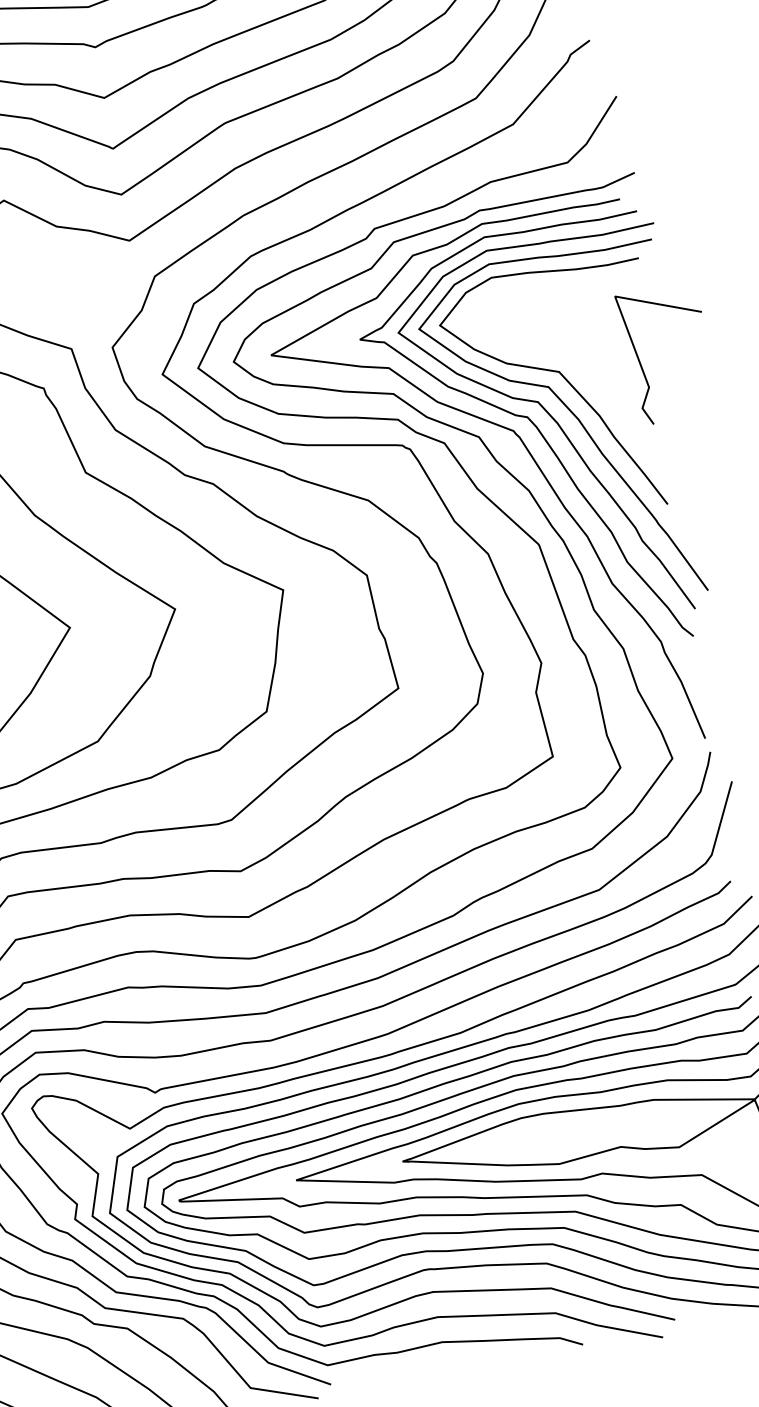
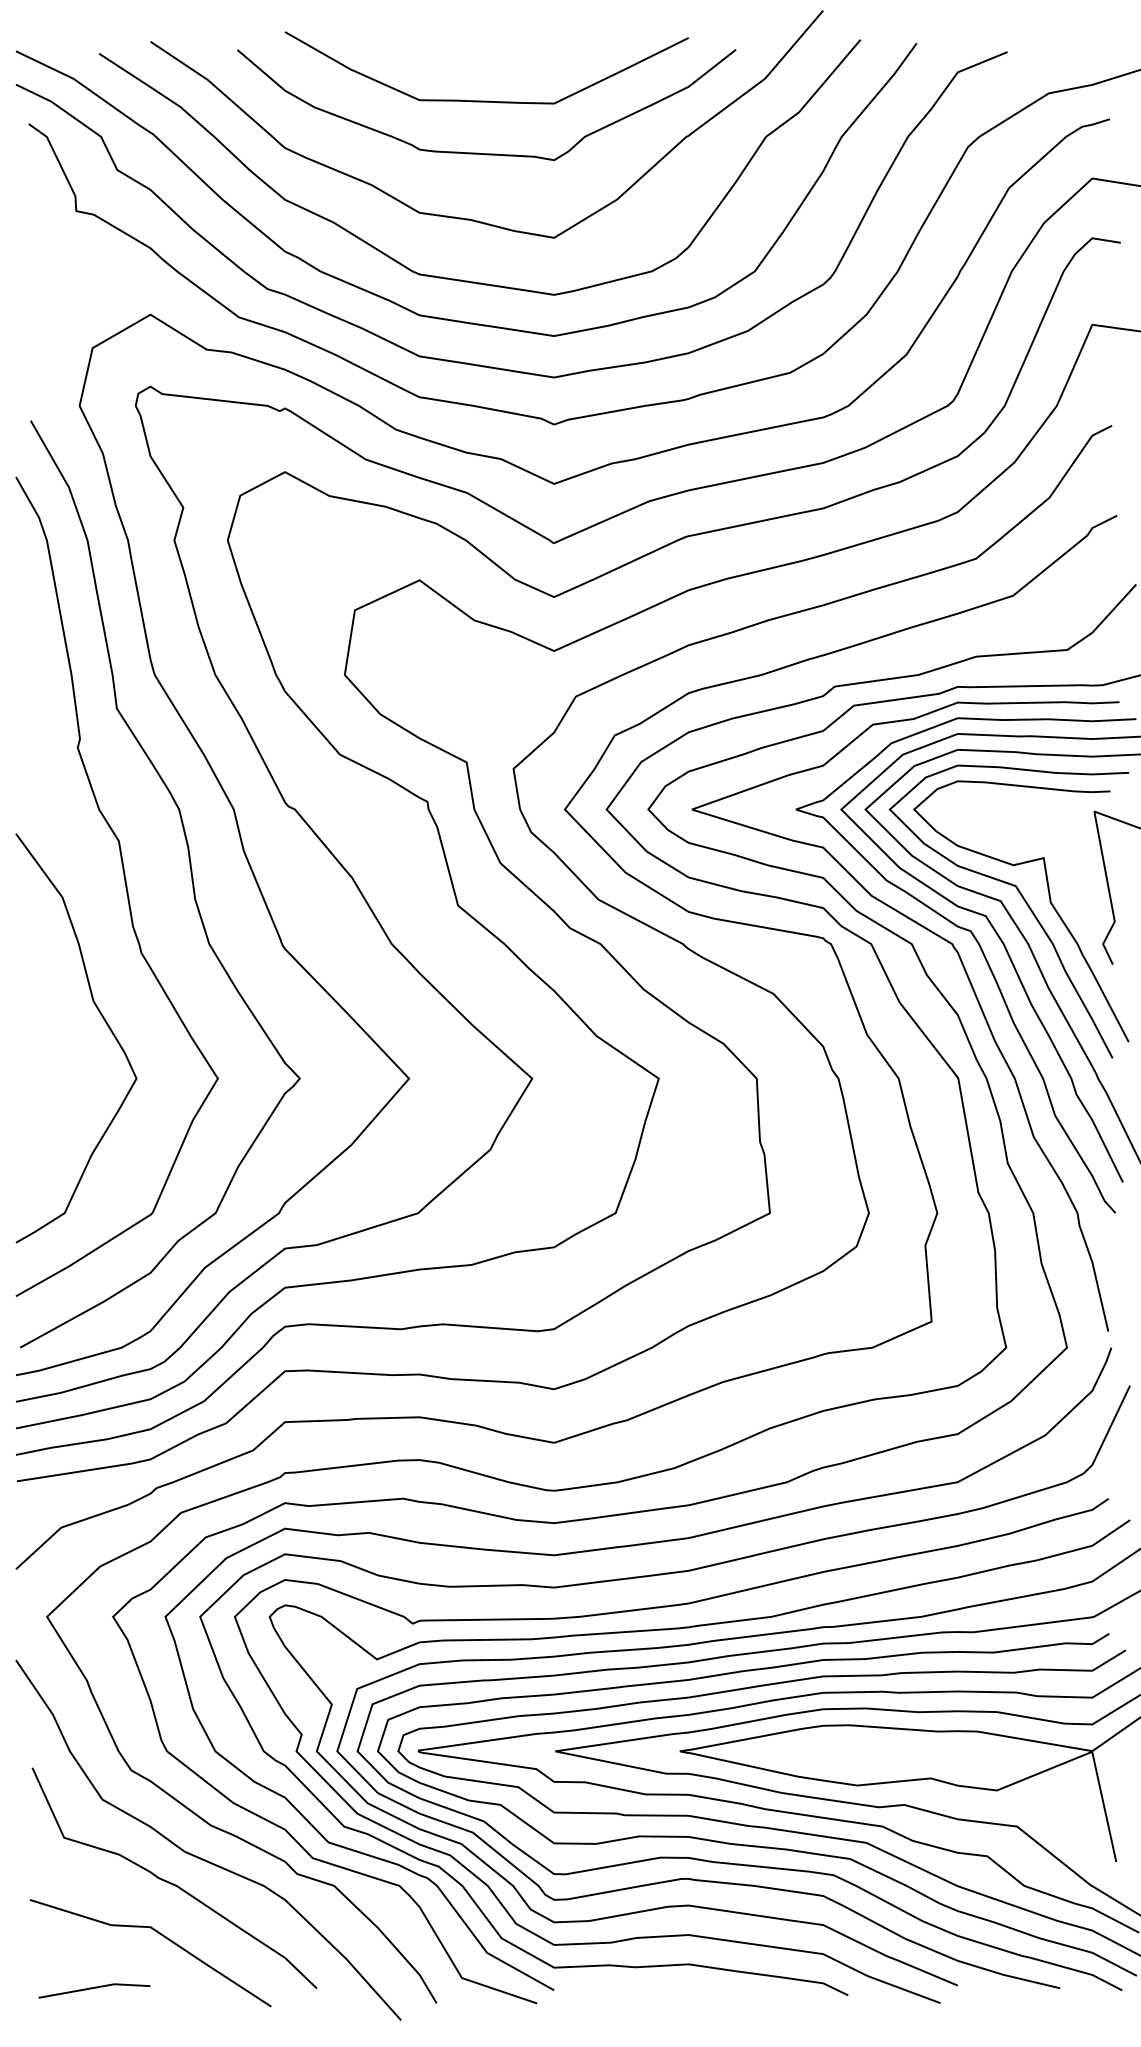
curve: (590, 380) -> (1049, 902), added

